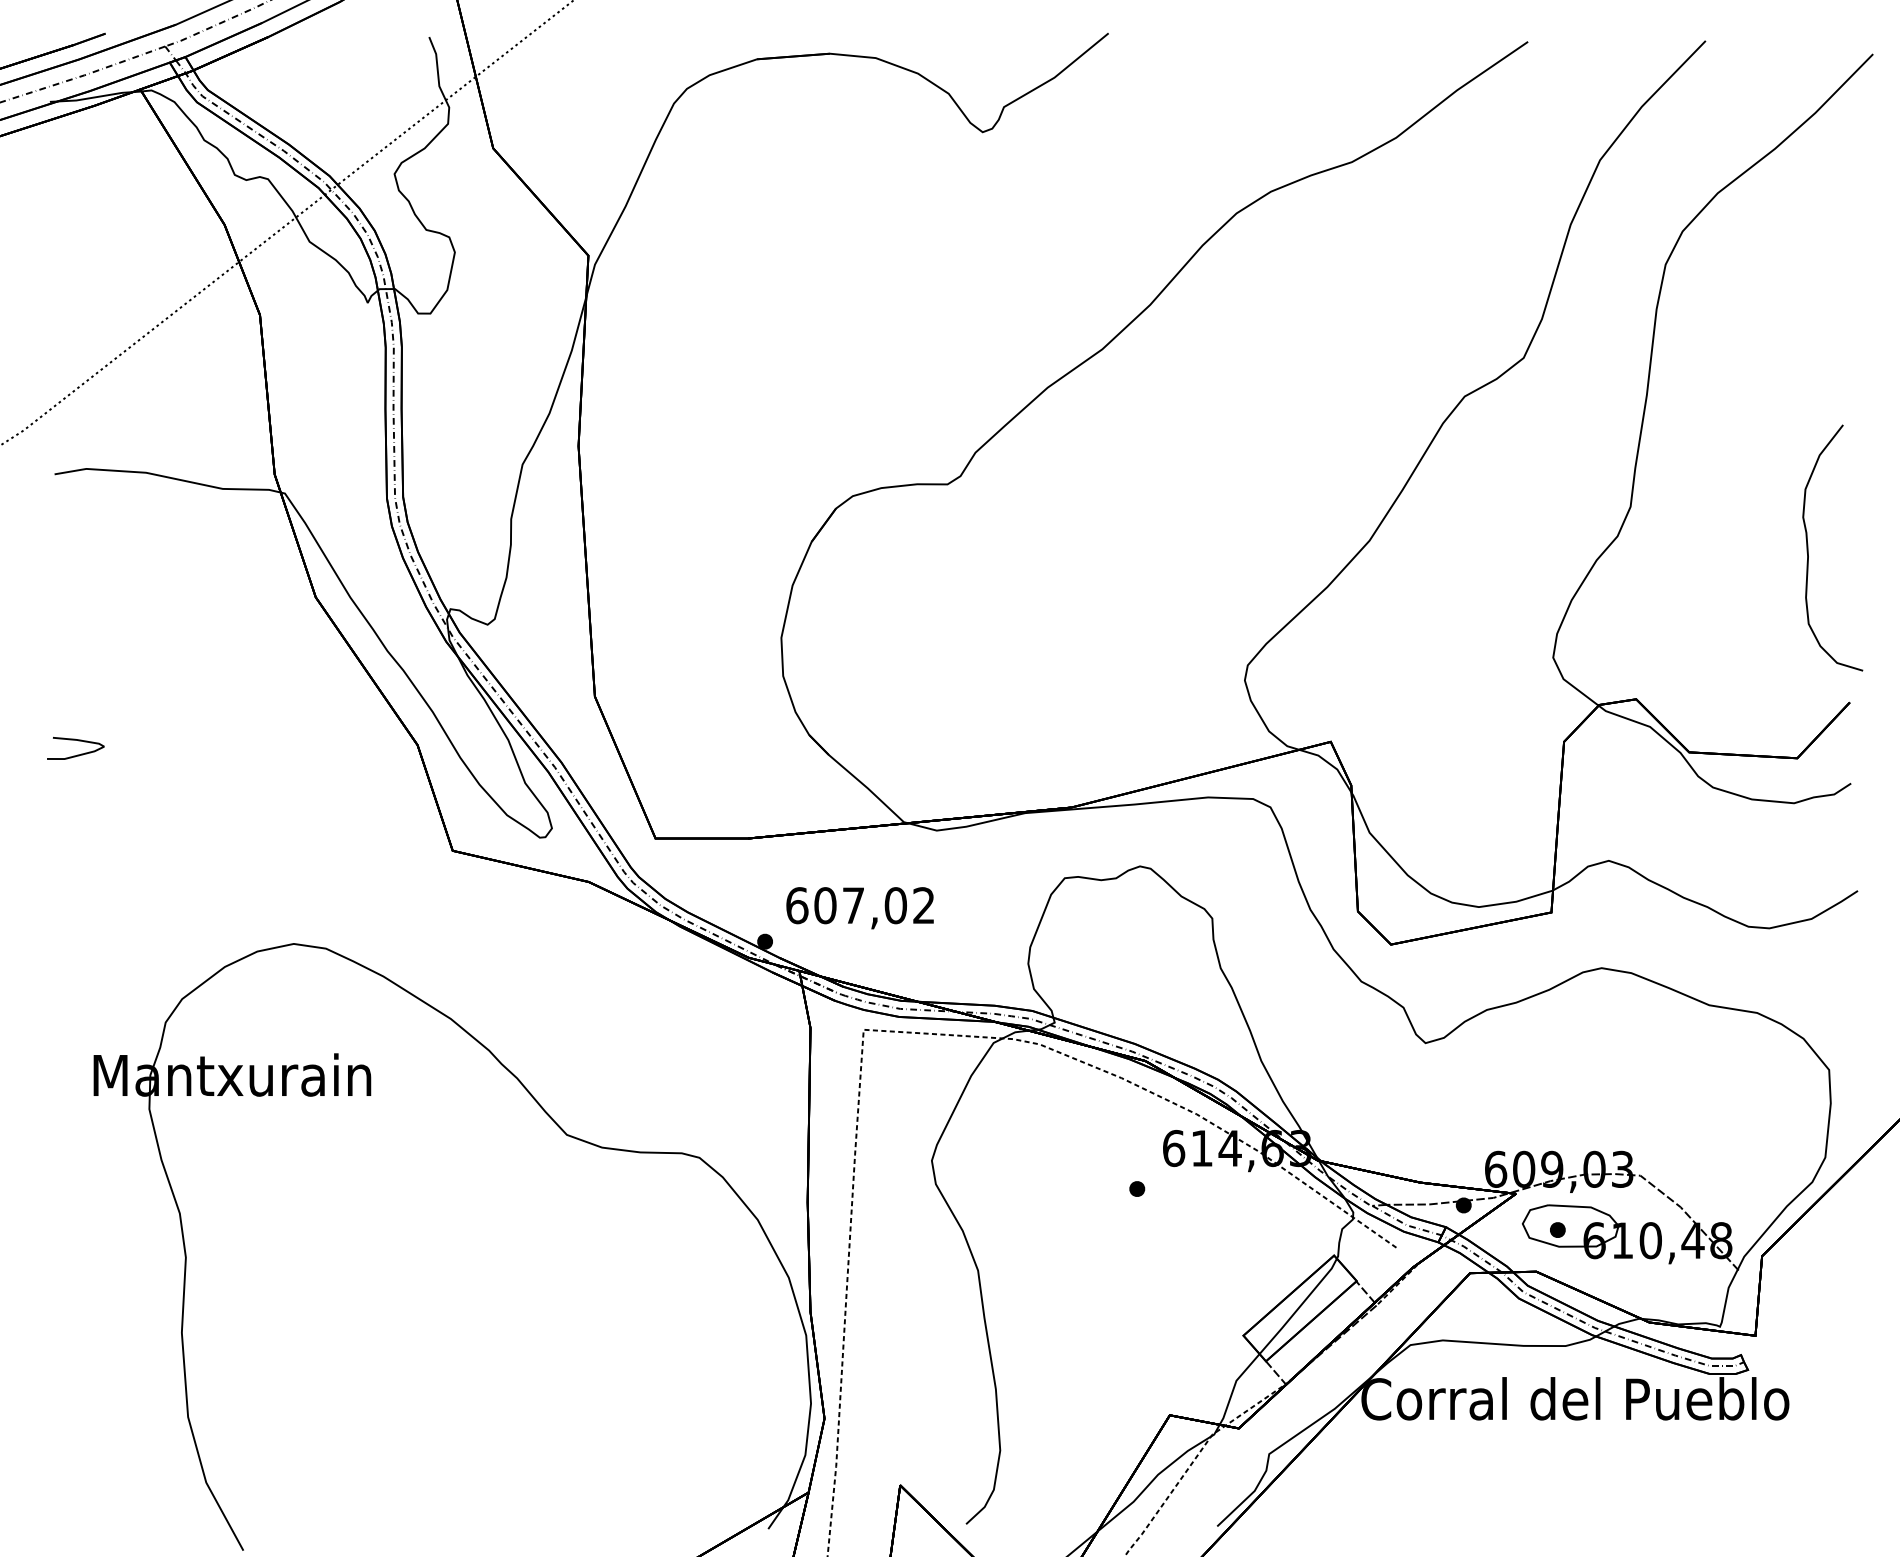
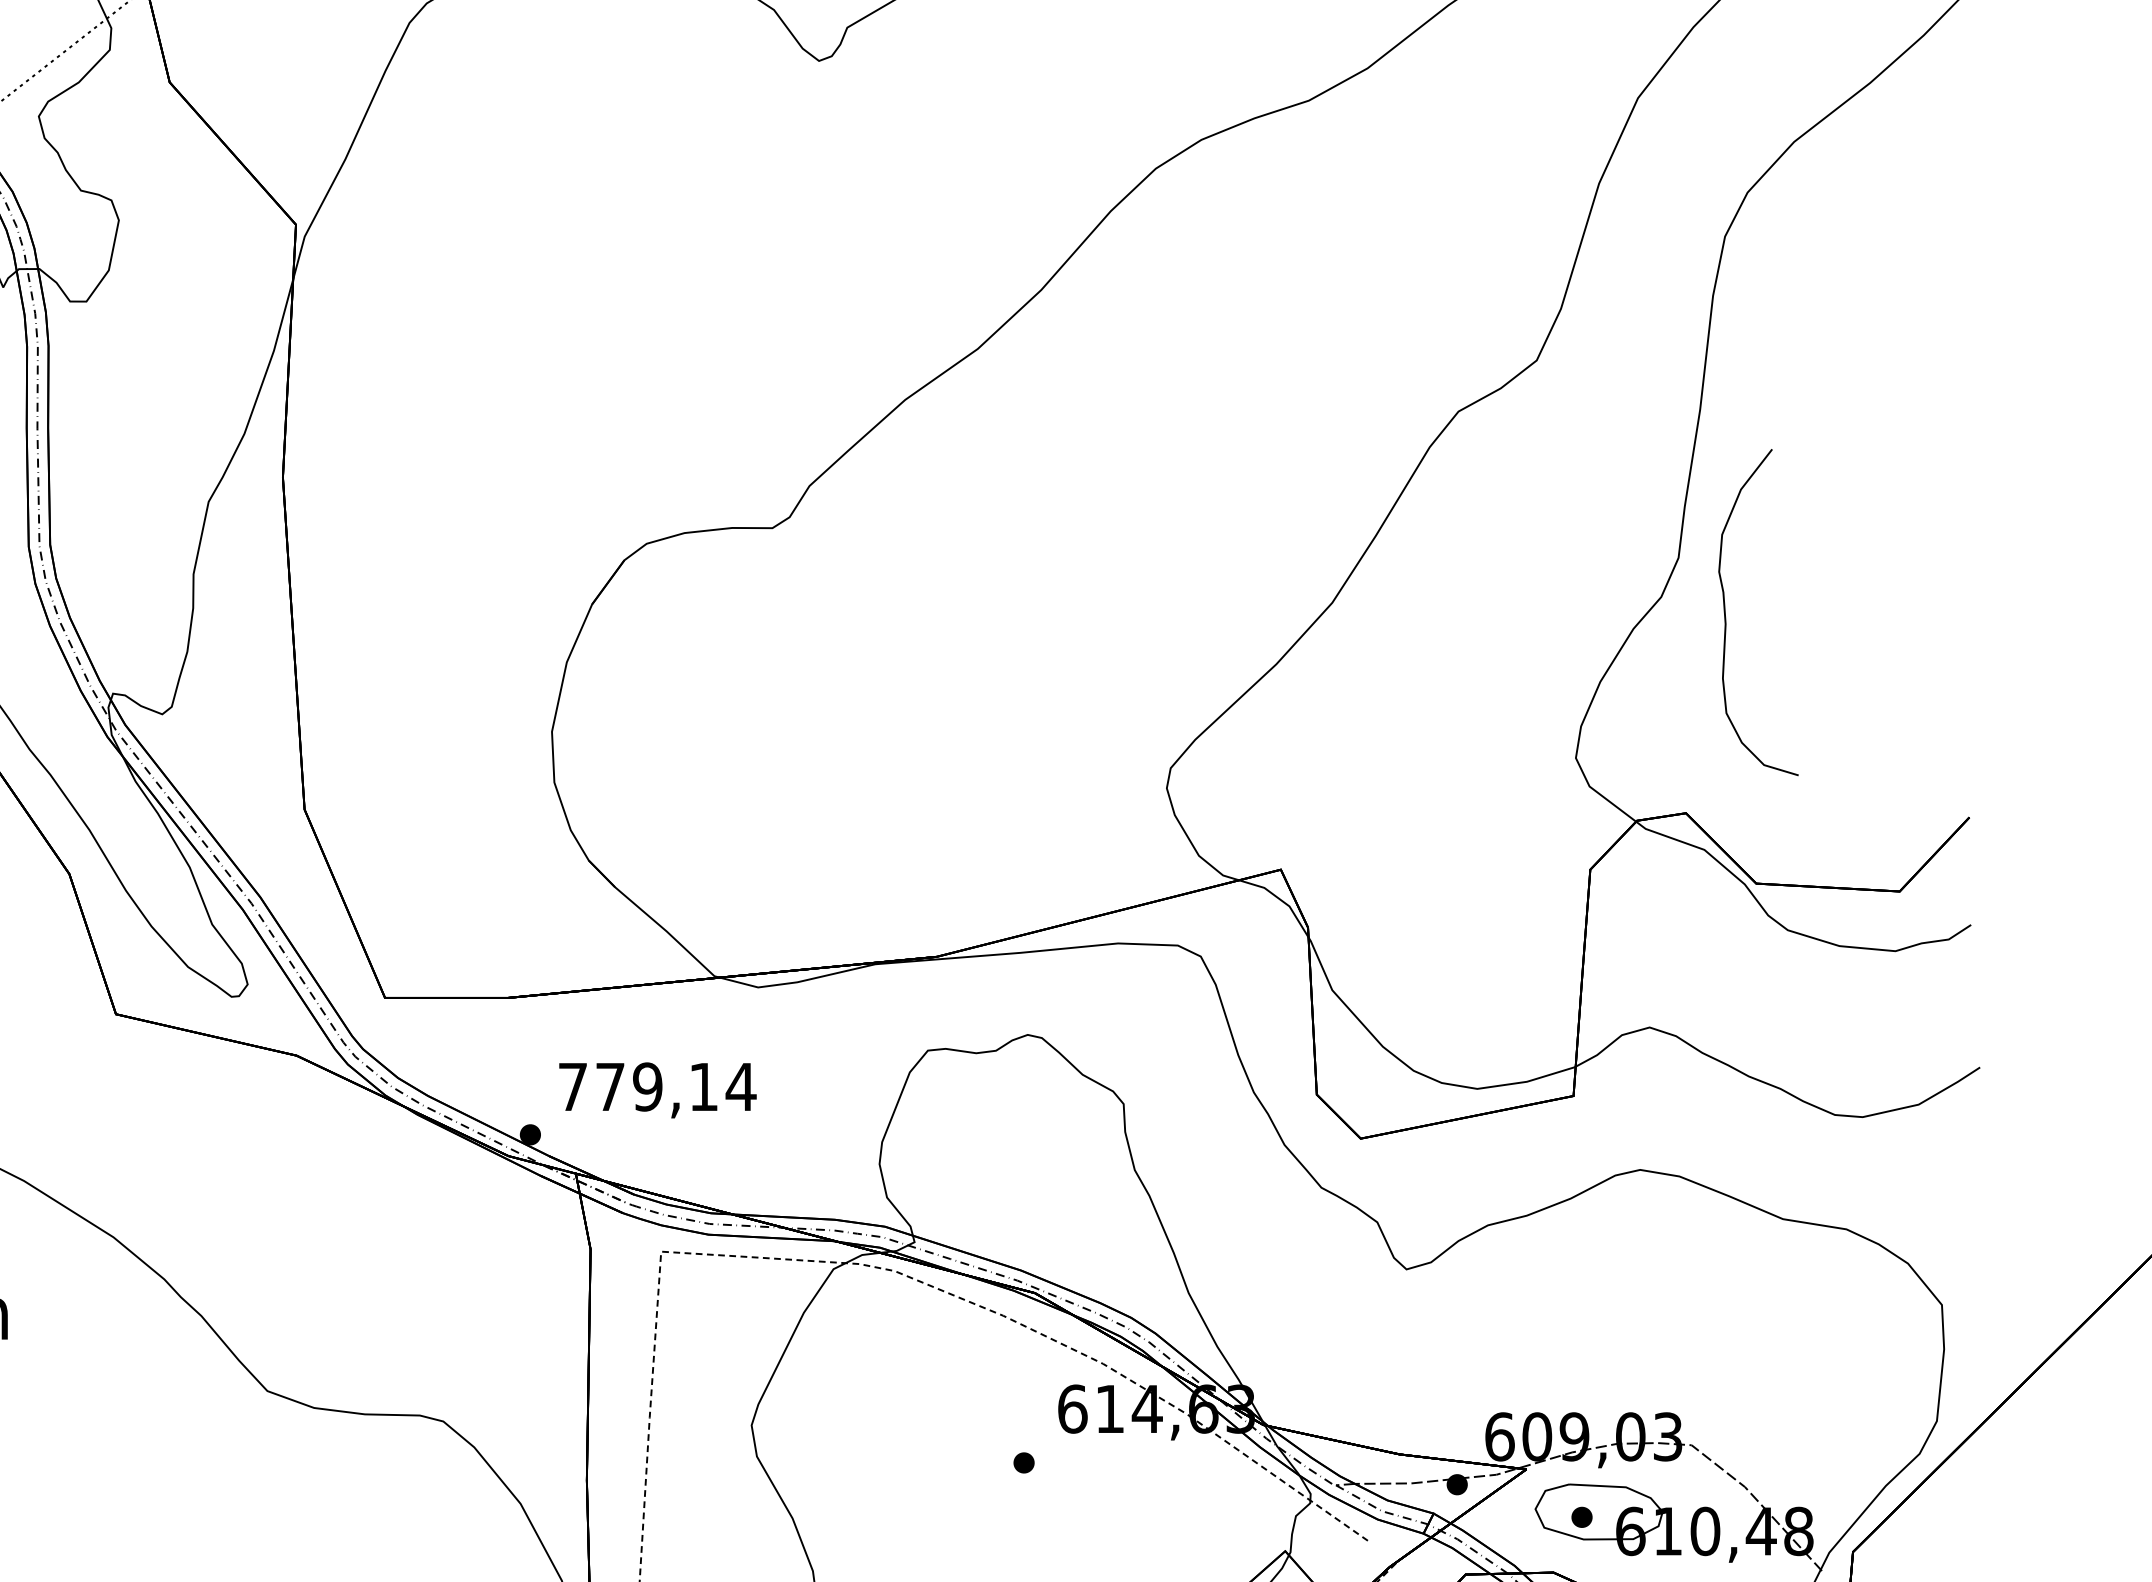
curve: (1808, 547) -> (1726, 611), moved
text: (860, 905) -> (656, 1086), 607,02 -> 779,14

